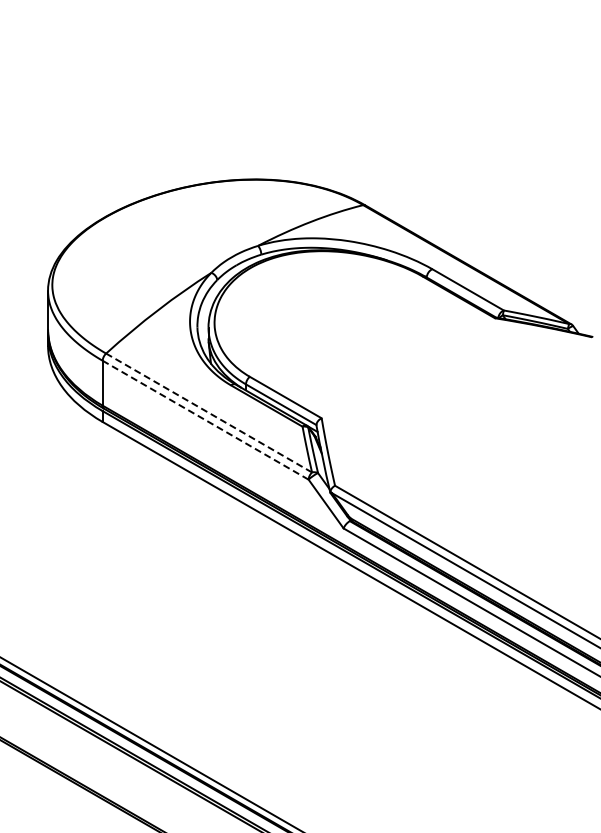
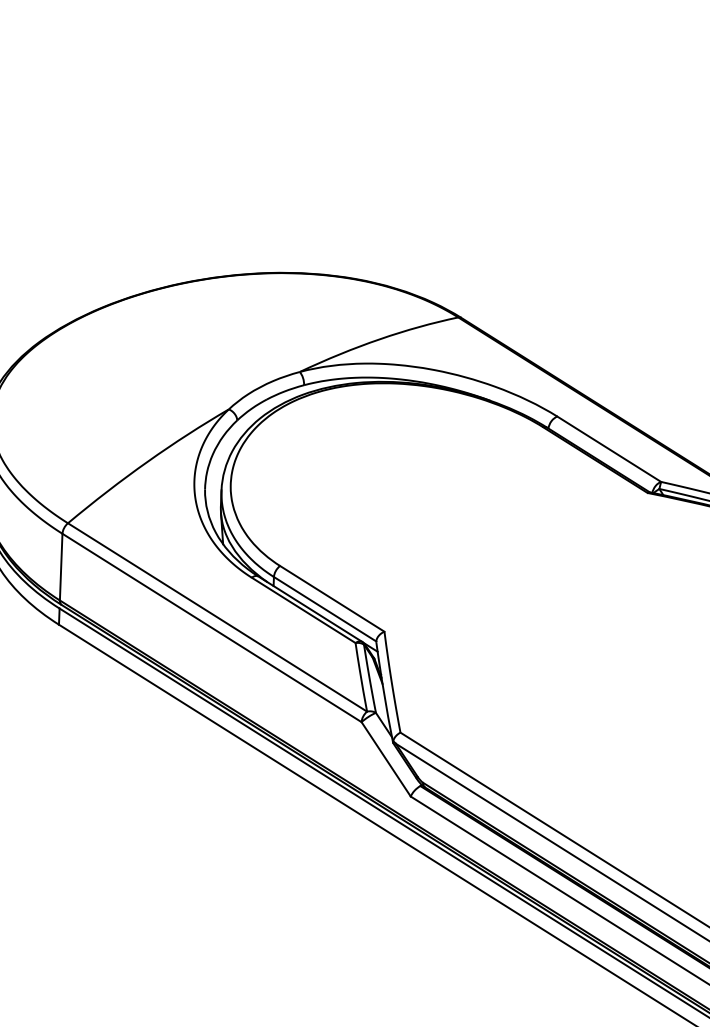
line: (209, 413) -> (218, 618), dashed -> solid
line: (205, 420) -> (211, 628), dashed -> solid

